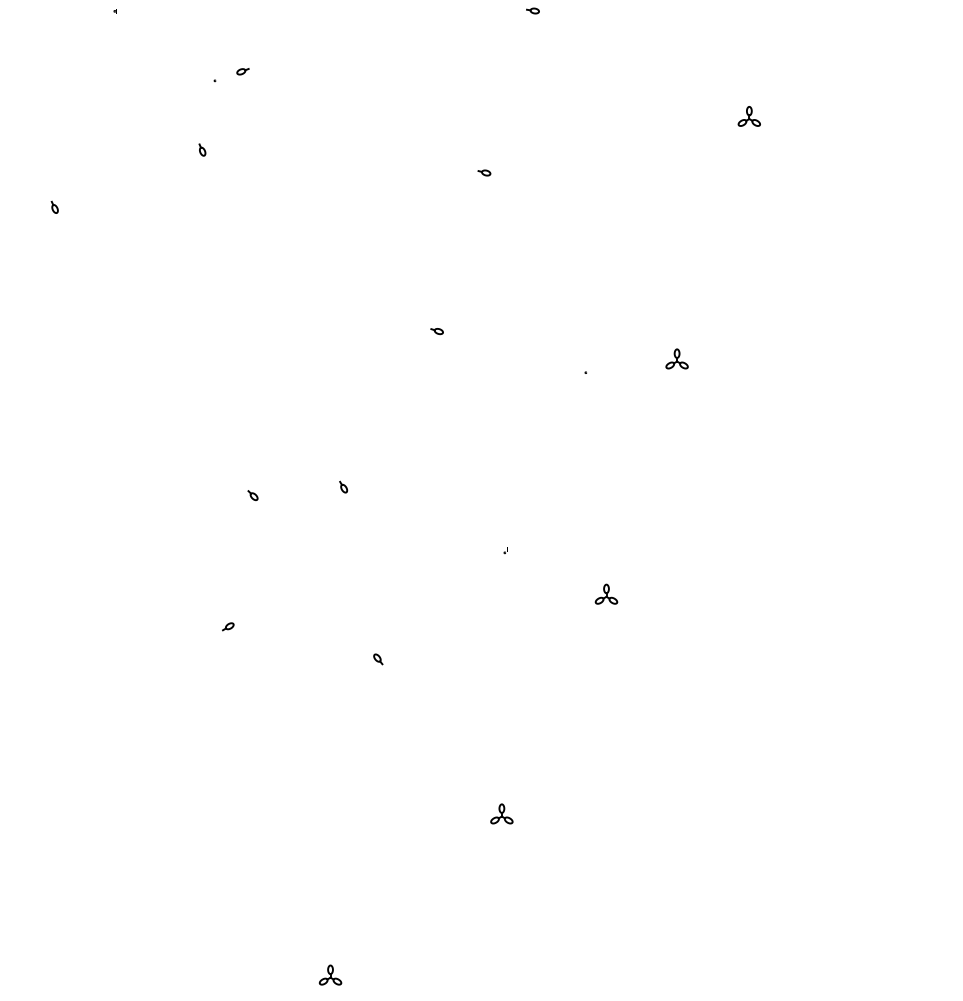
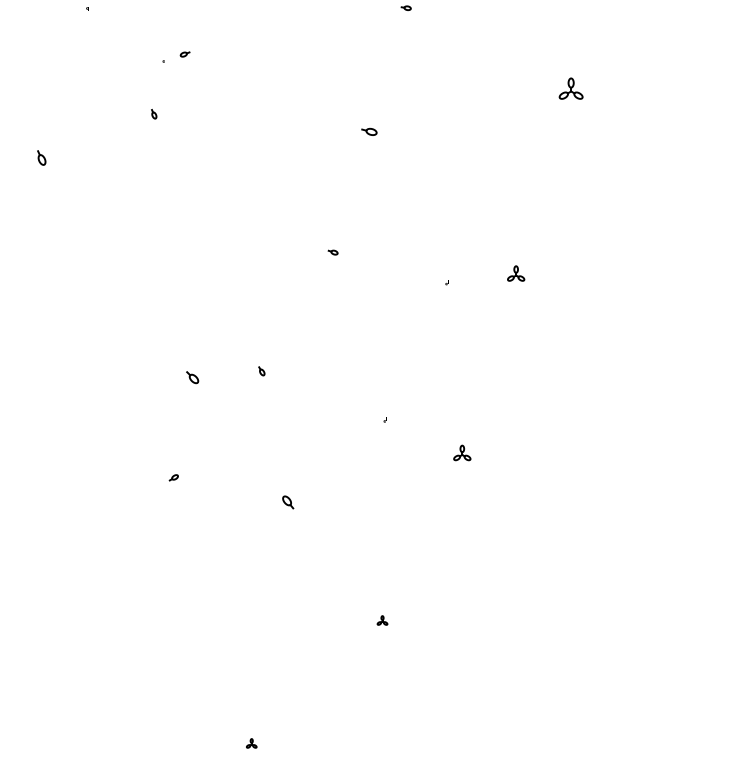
part: (749, 116) -> (571, 88), size x1.4
part: (483, 172) -> (368, 131), size x1.6
part: (54, 206) -> (41, 157), size x1.6
part: (252, 495) -> (192, 377), size x1.6
part: (378, 659) -> (288, 502), size x1.6
part: (501, 813) -> (382, 620), size x0.6
part: (330, 975) -> (251, 743), size x0.6

